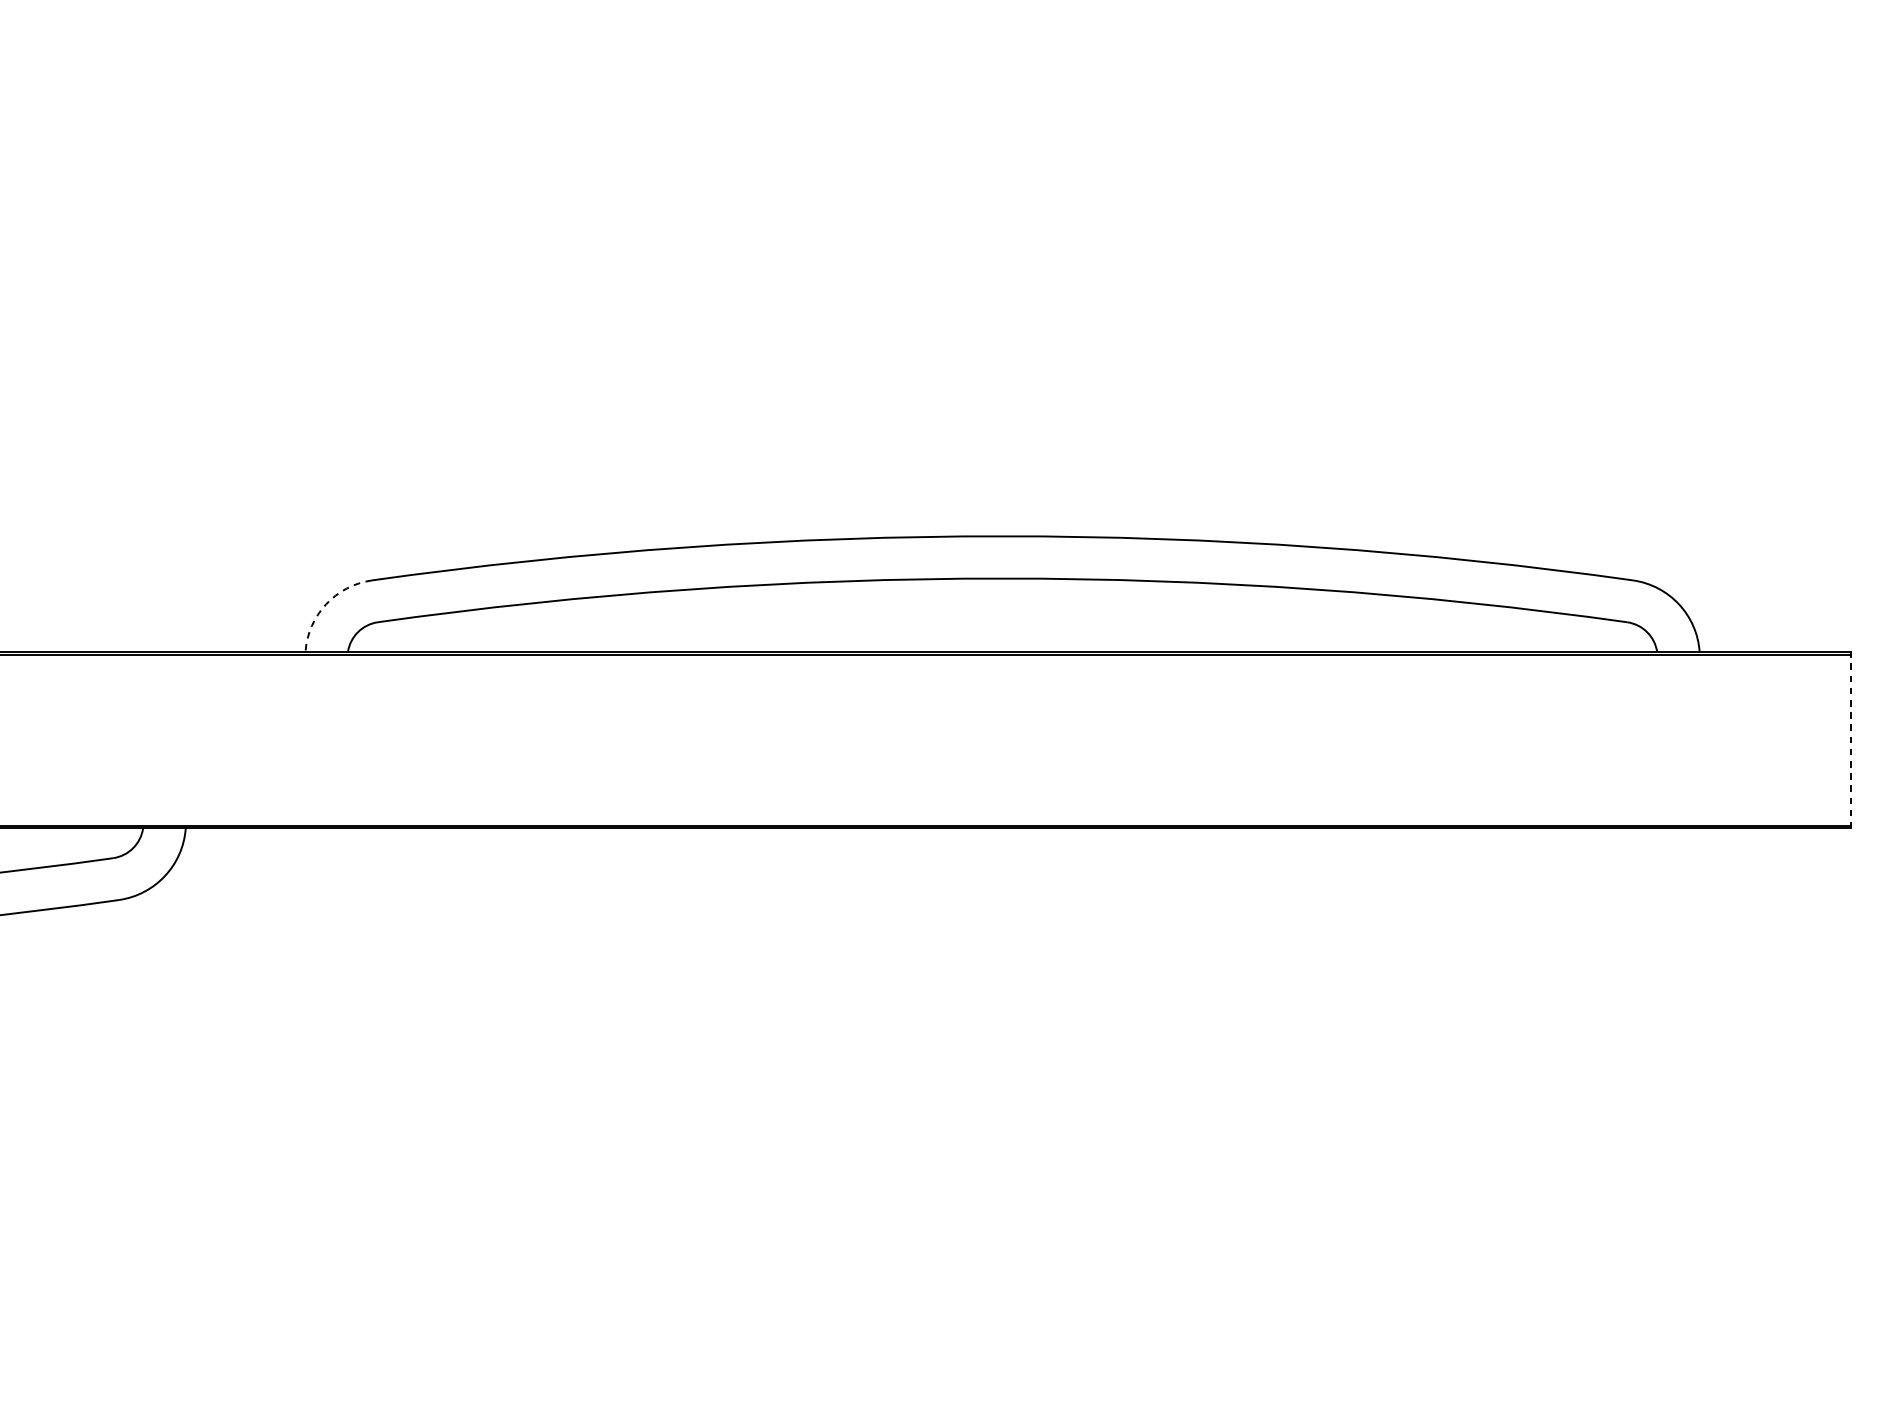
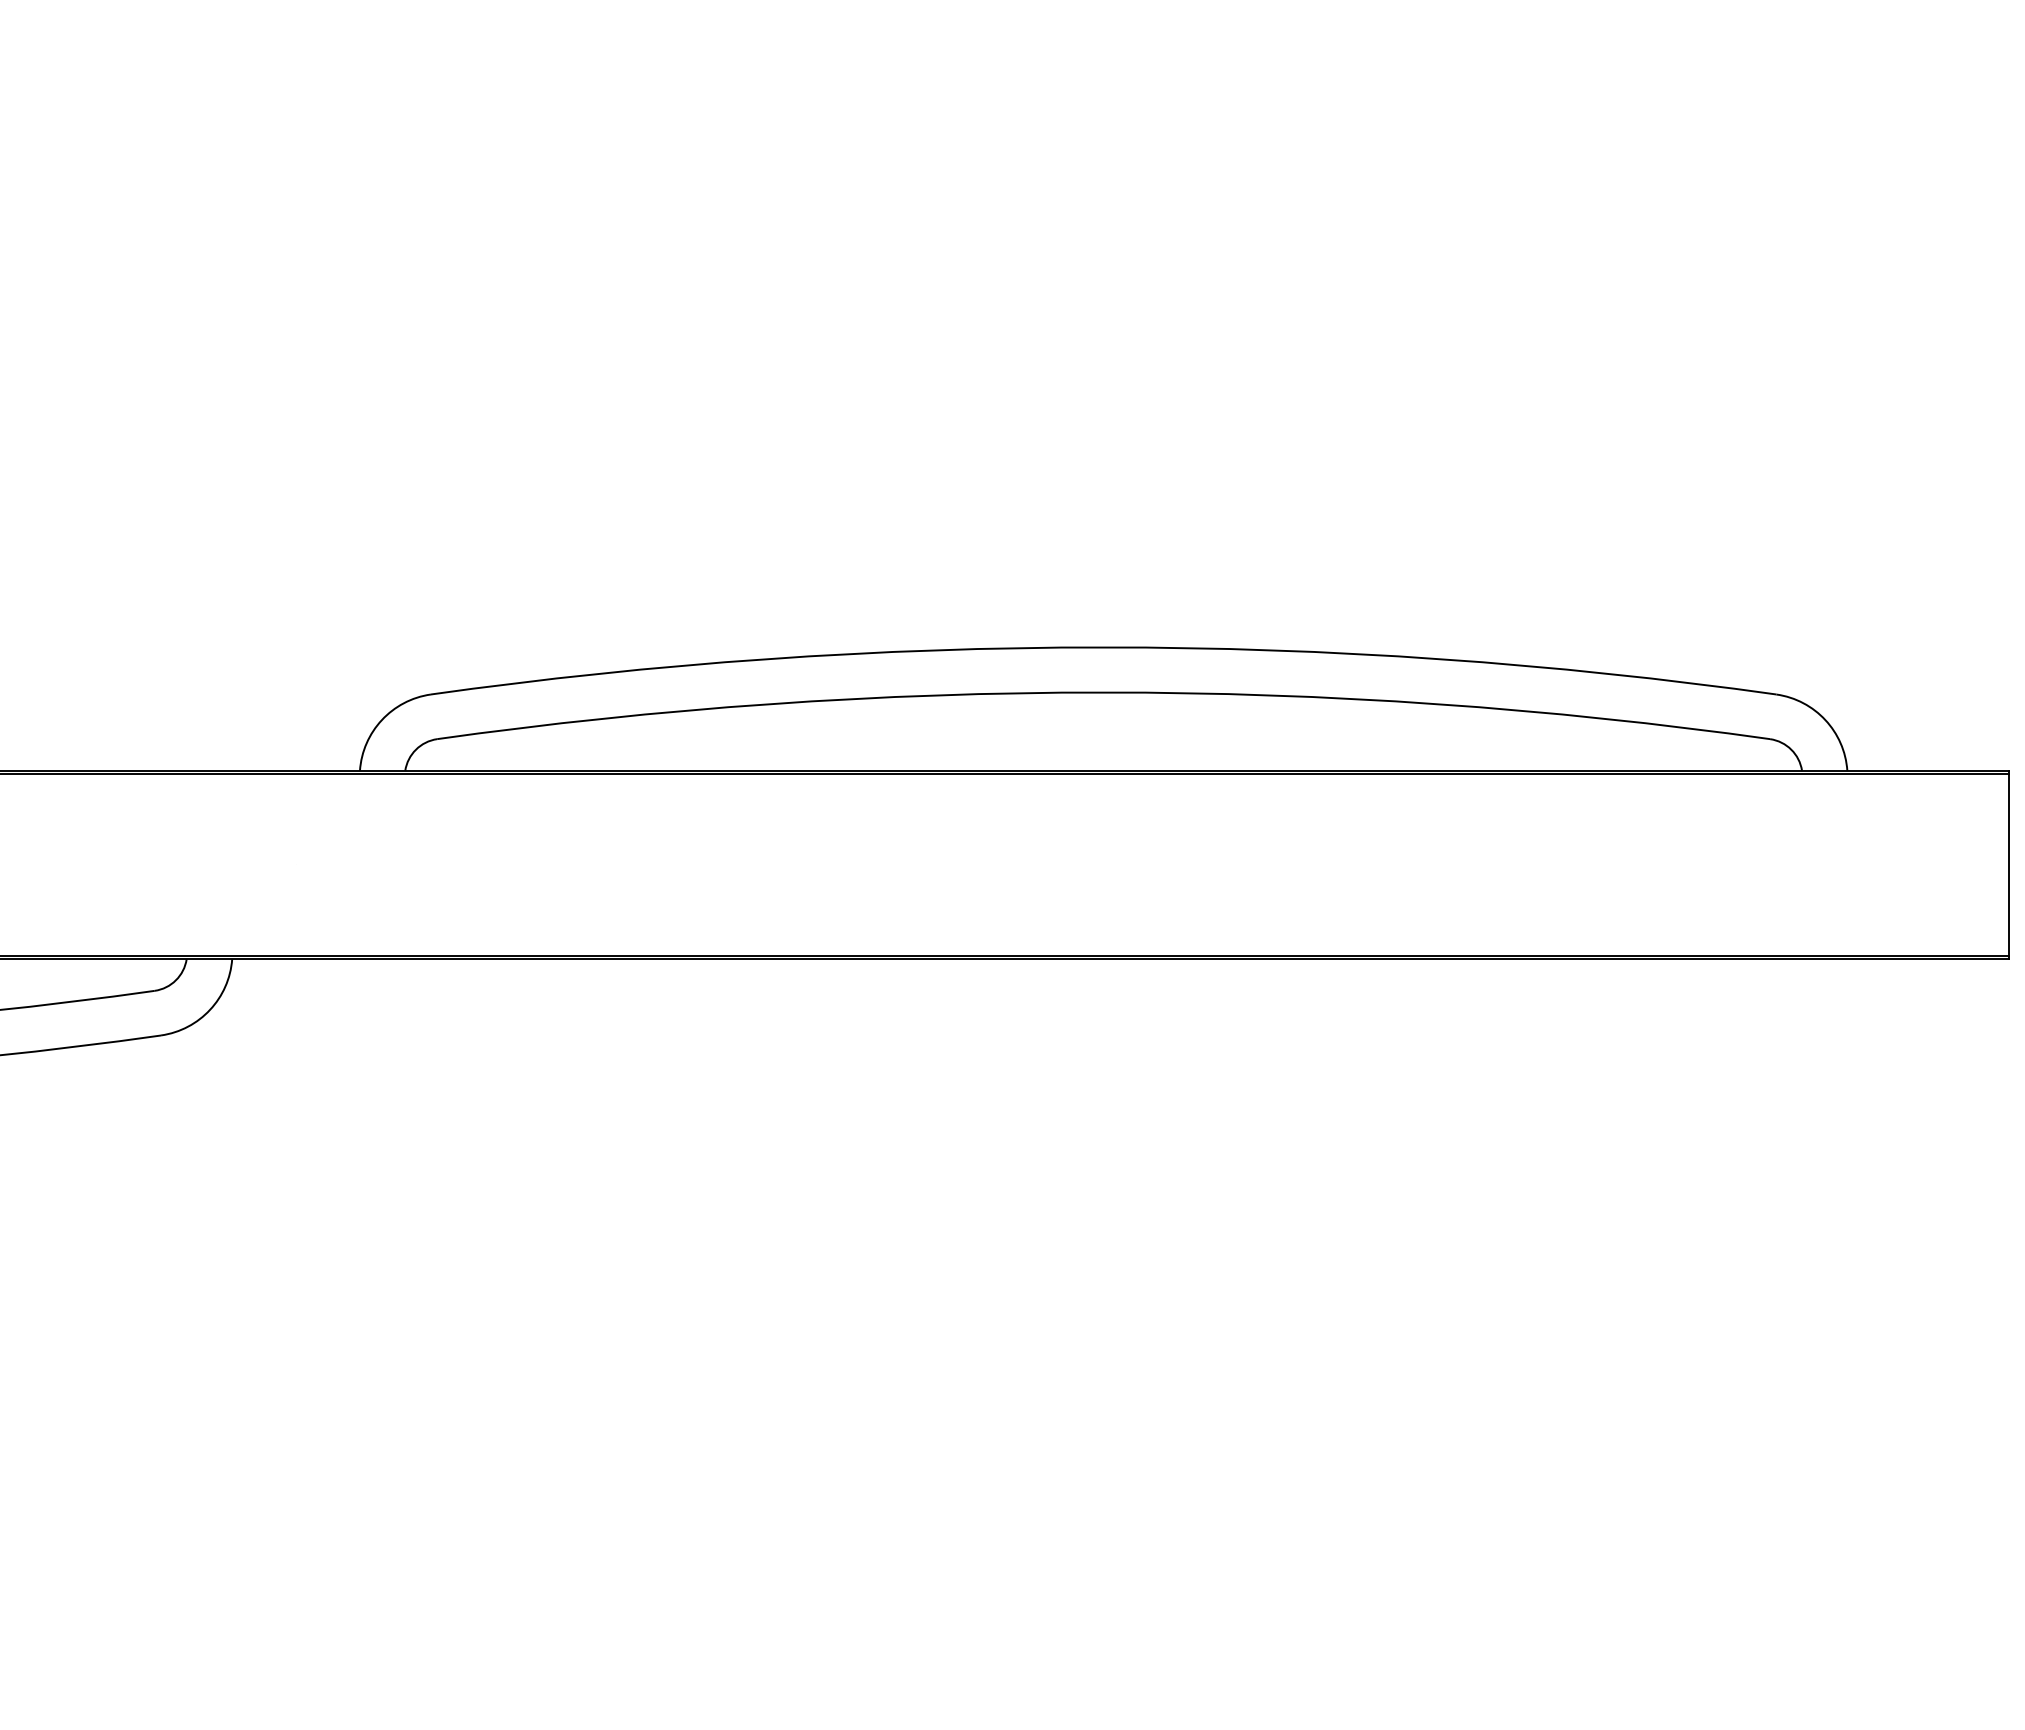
arc: (325, 604) -> (381, 720), dashed -> solid
line: (1851, 739) -> (2009, 864), dashed -> solid

